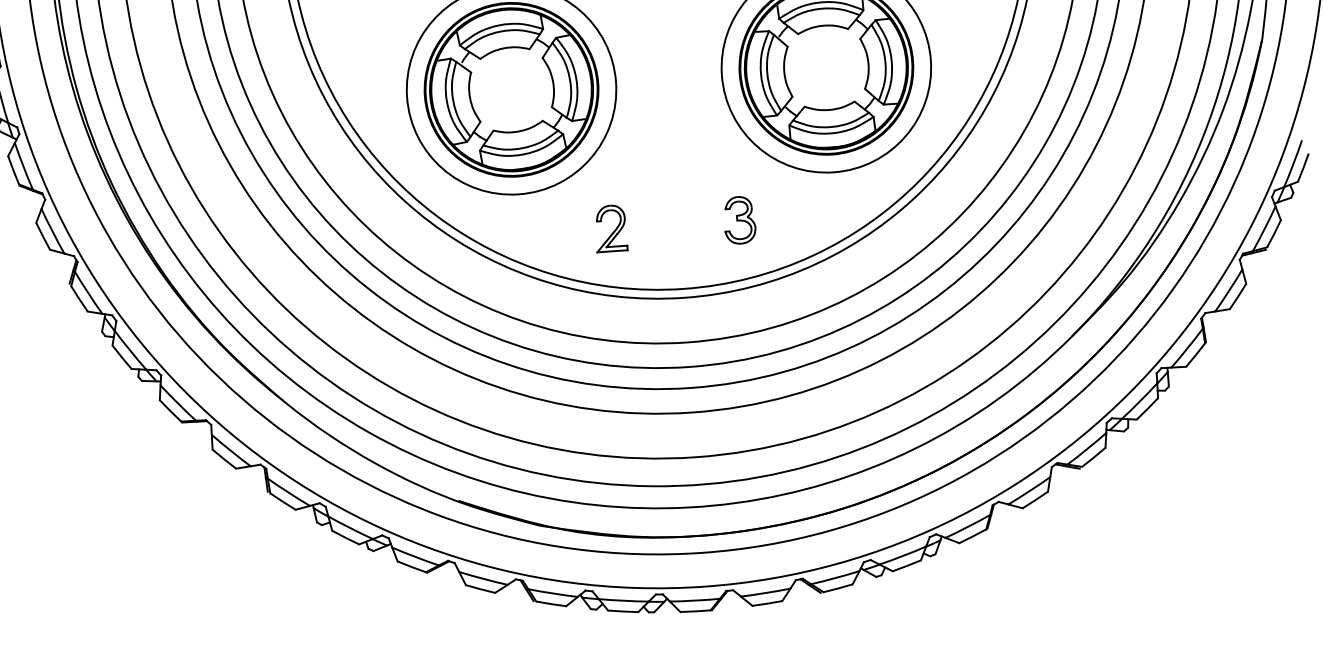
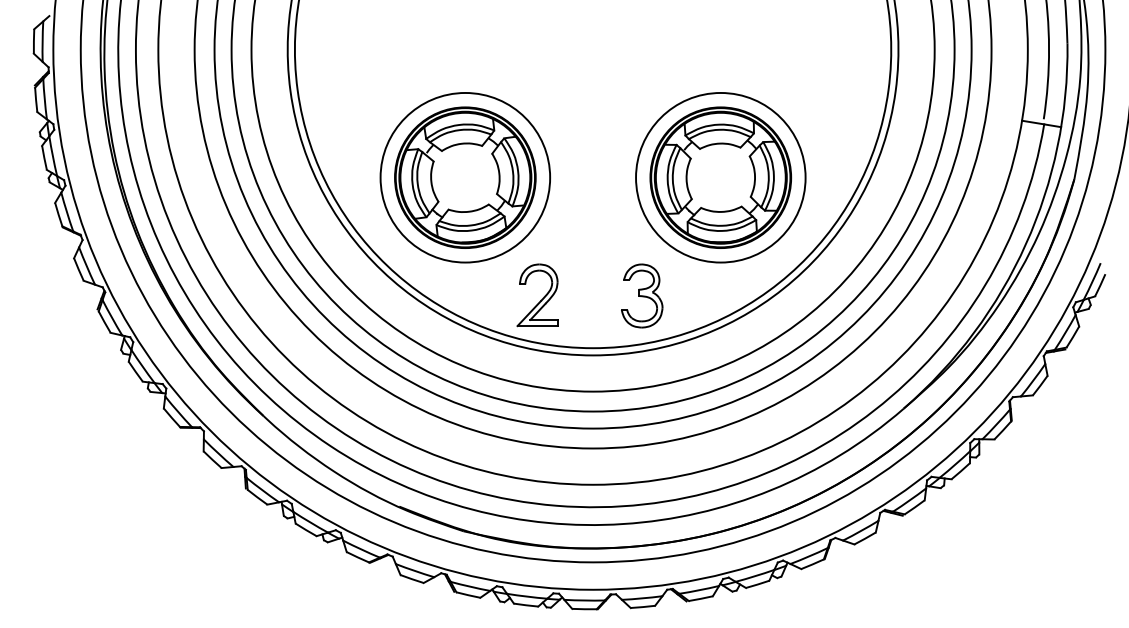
part: (740, 219) -> (642, 295), size x1.67
part: (610, 228) -> (537, 295), size x1.67

